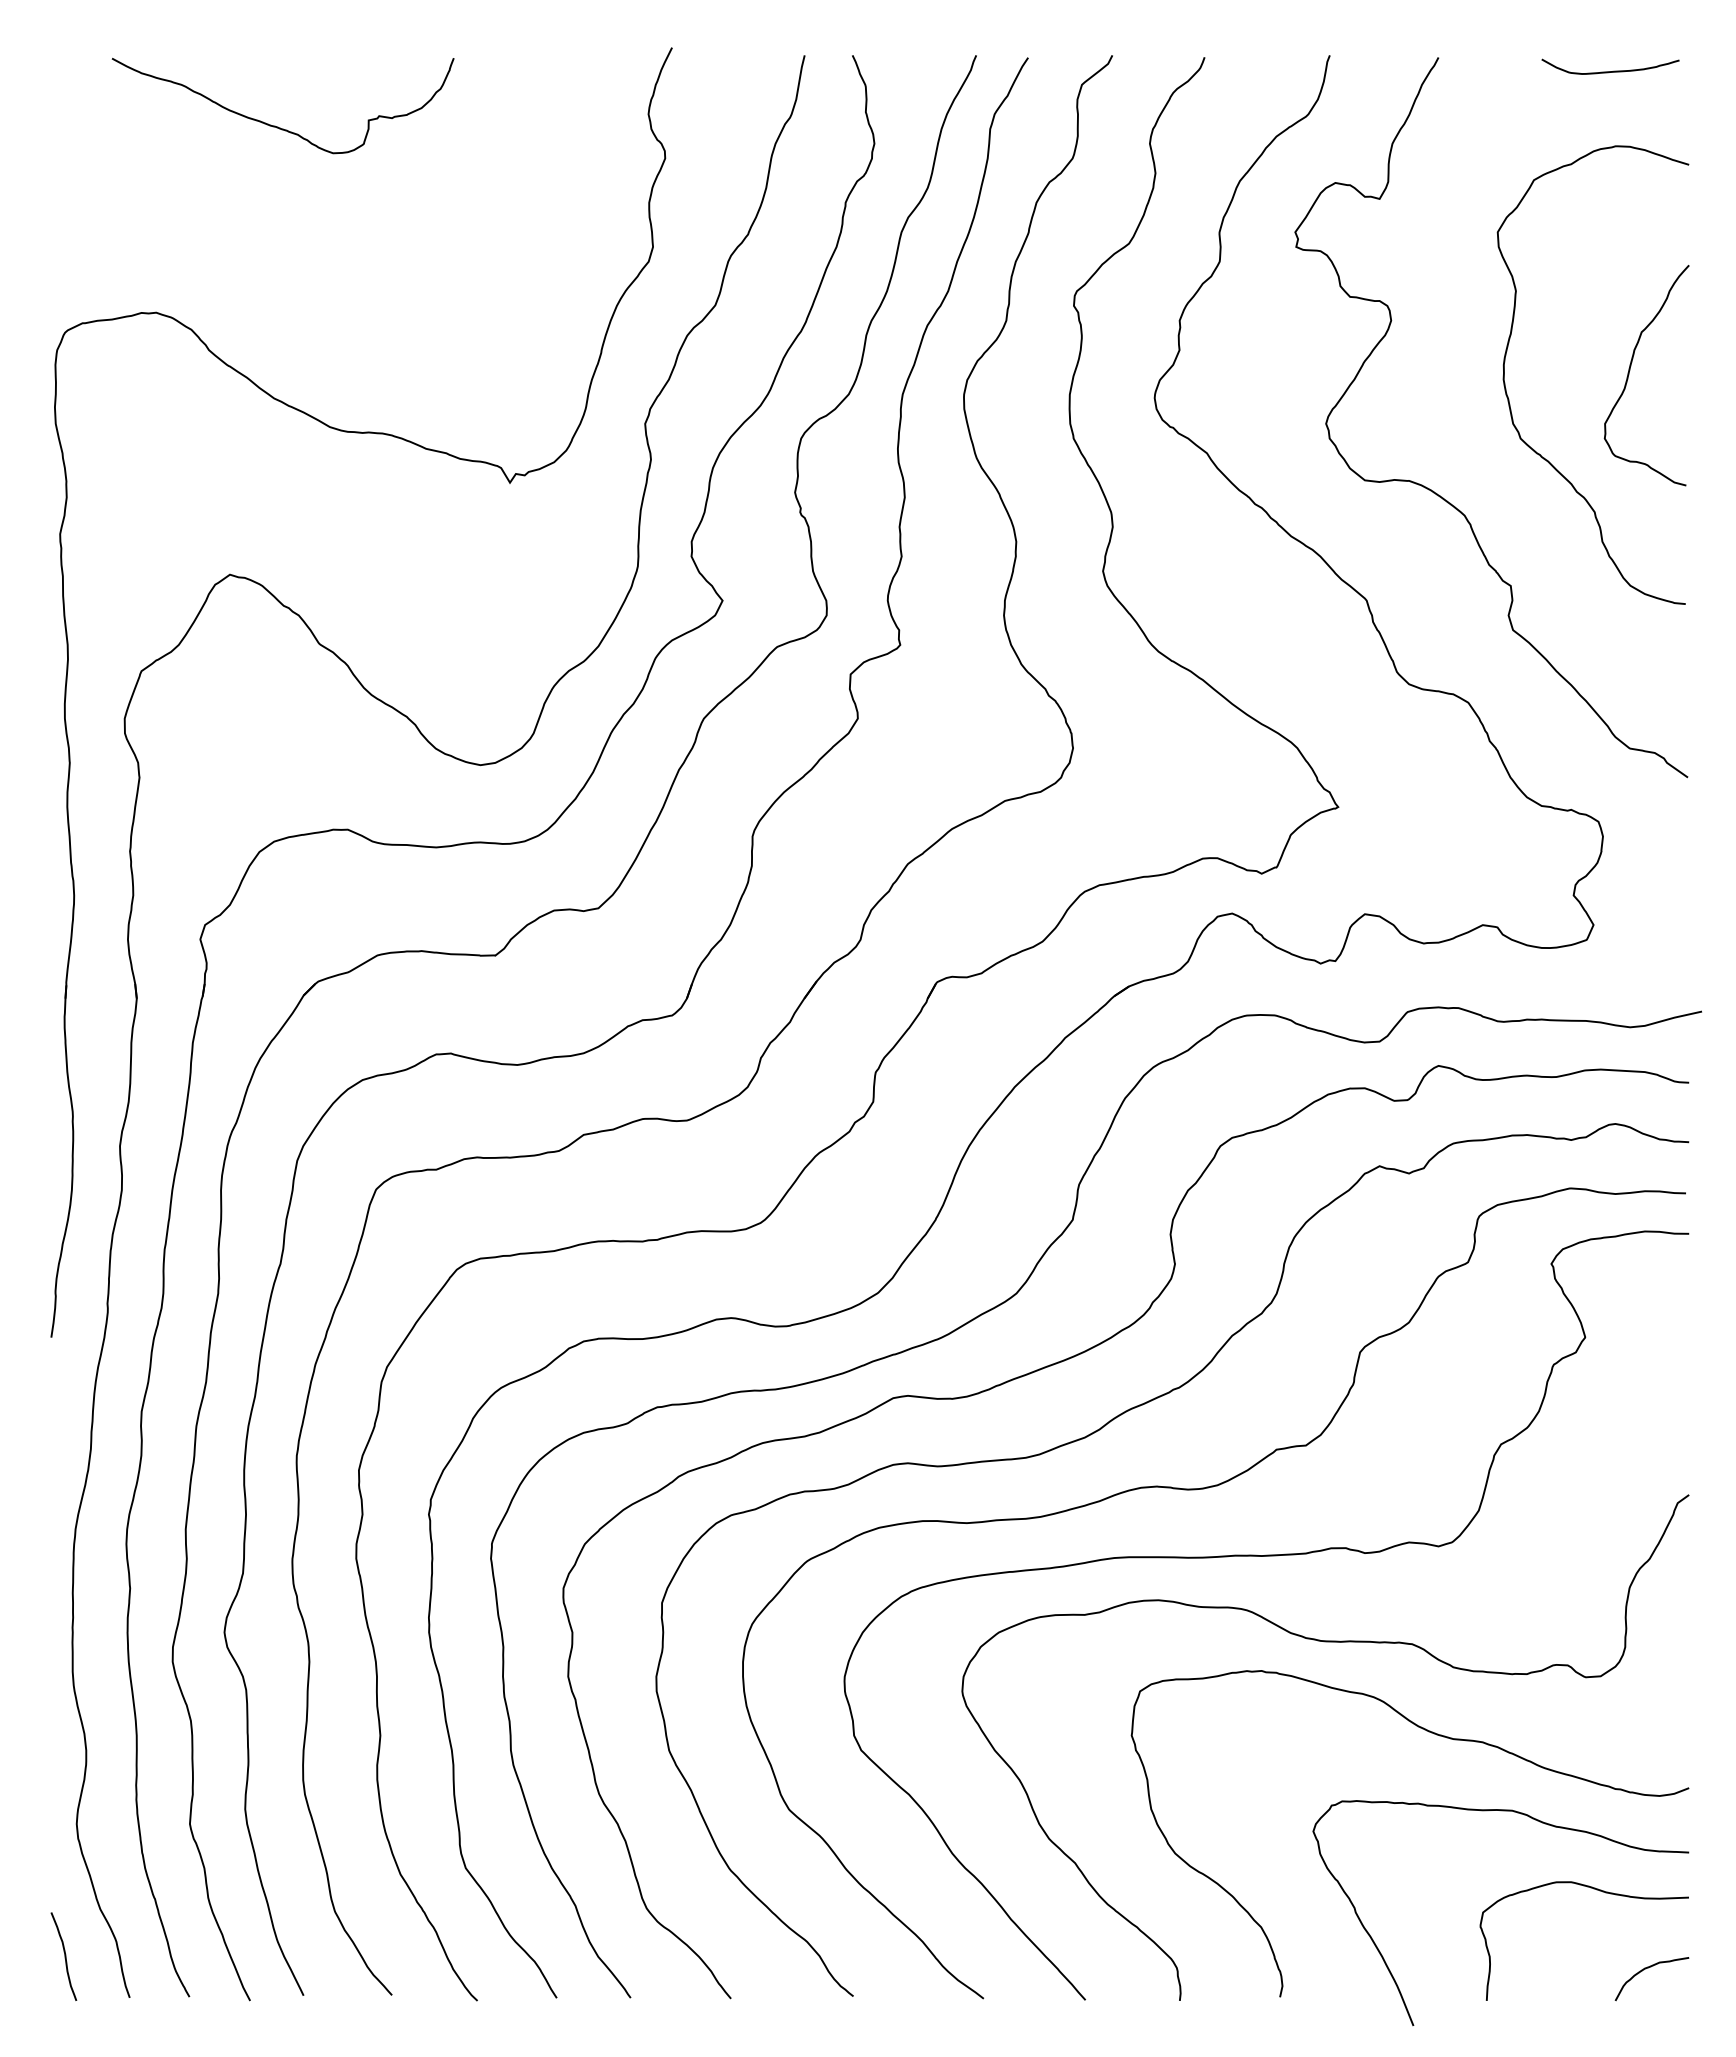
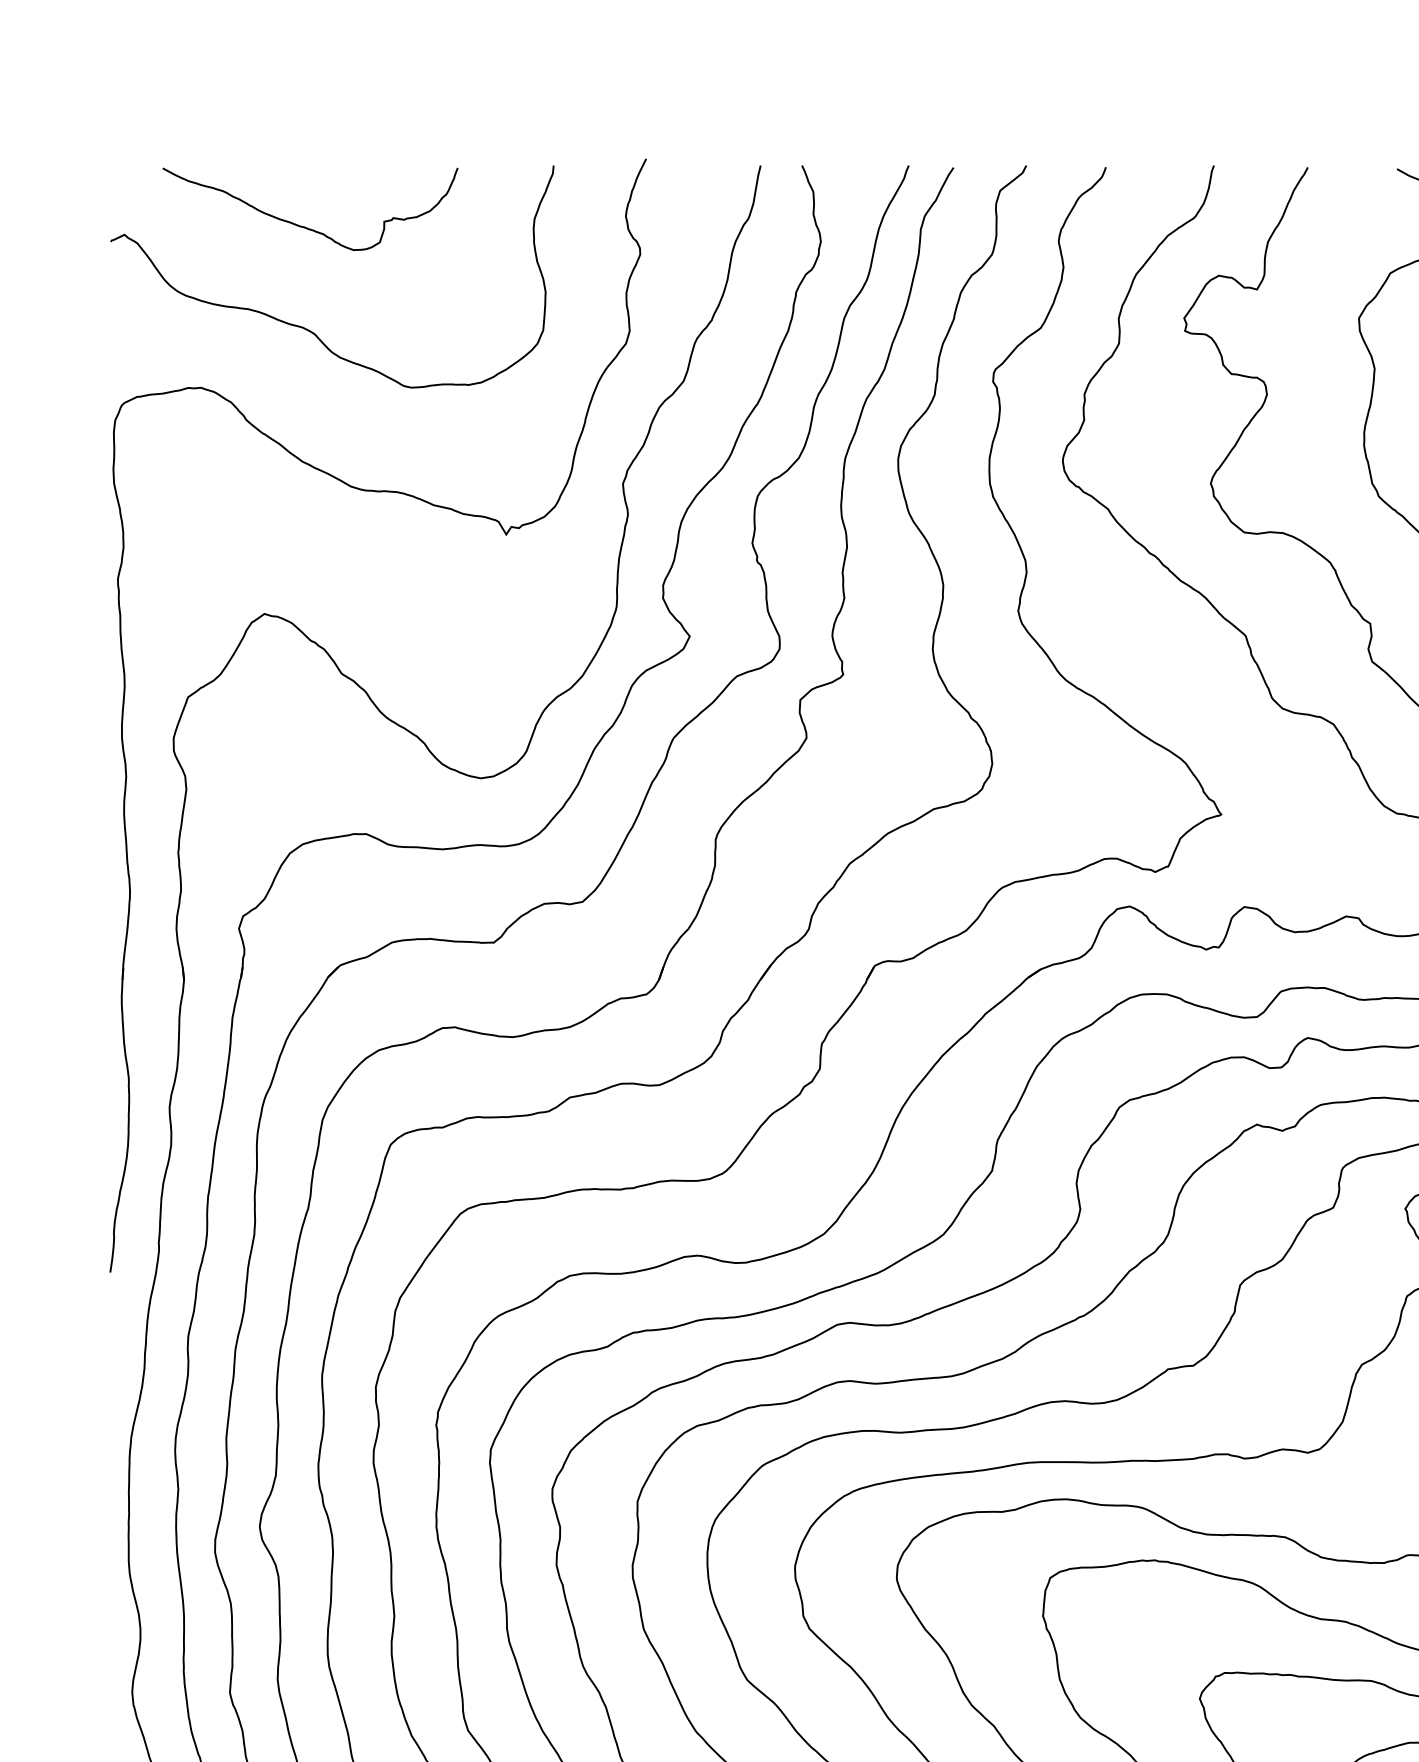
curve: (279, 244) -> (307, 328), added

